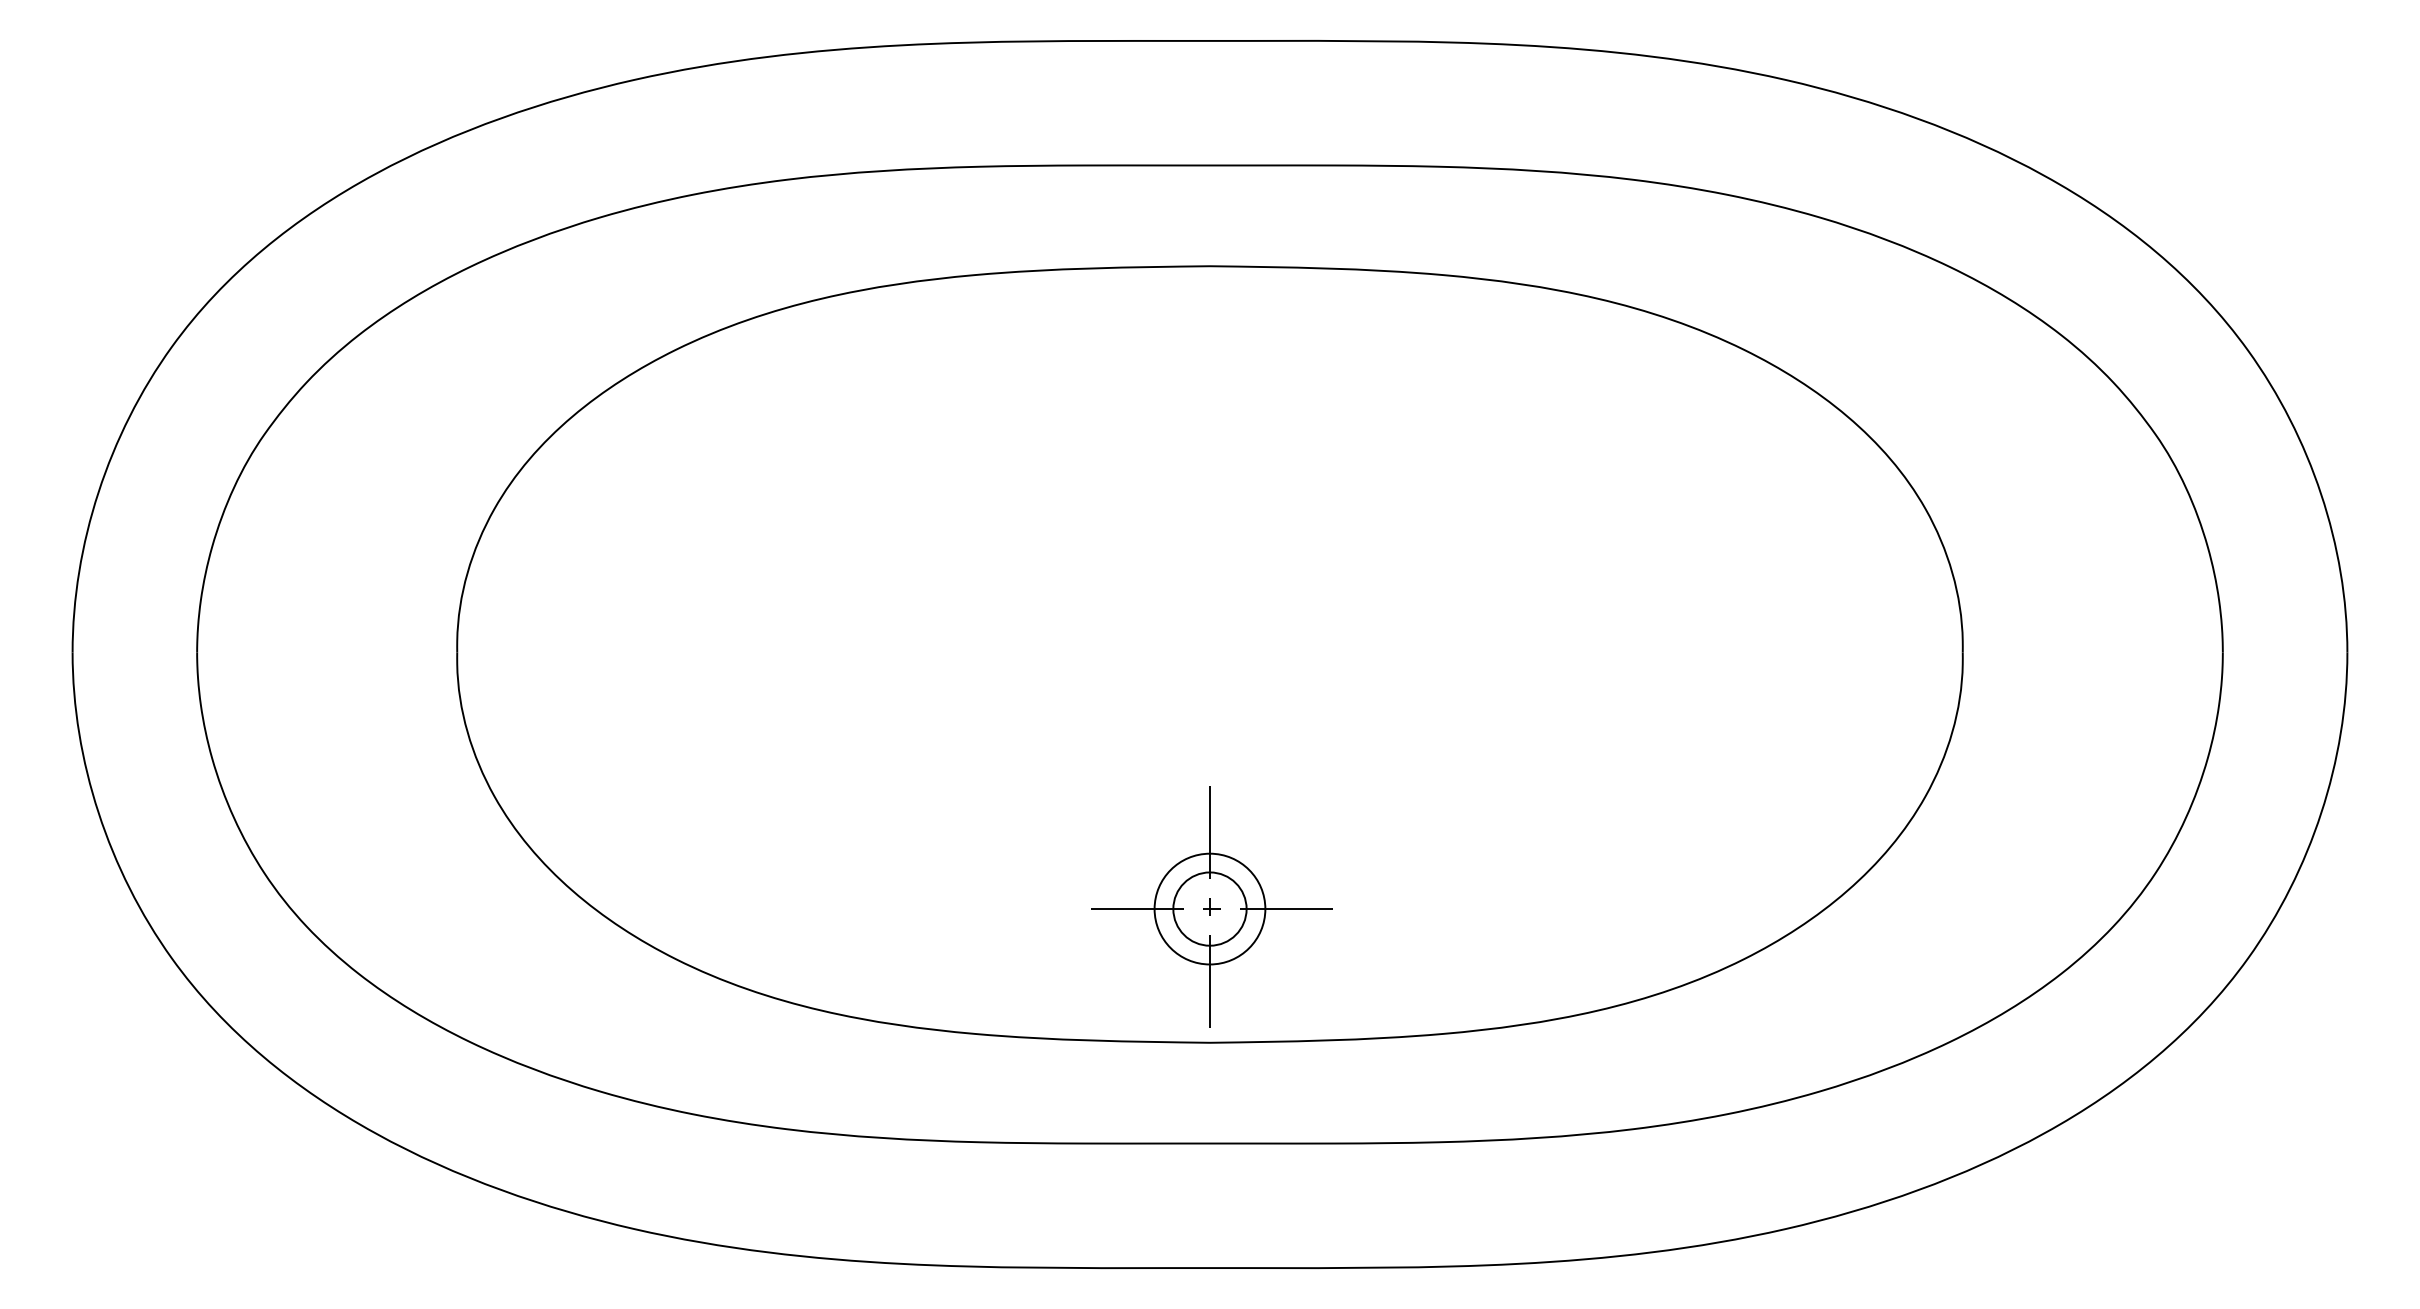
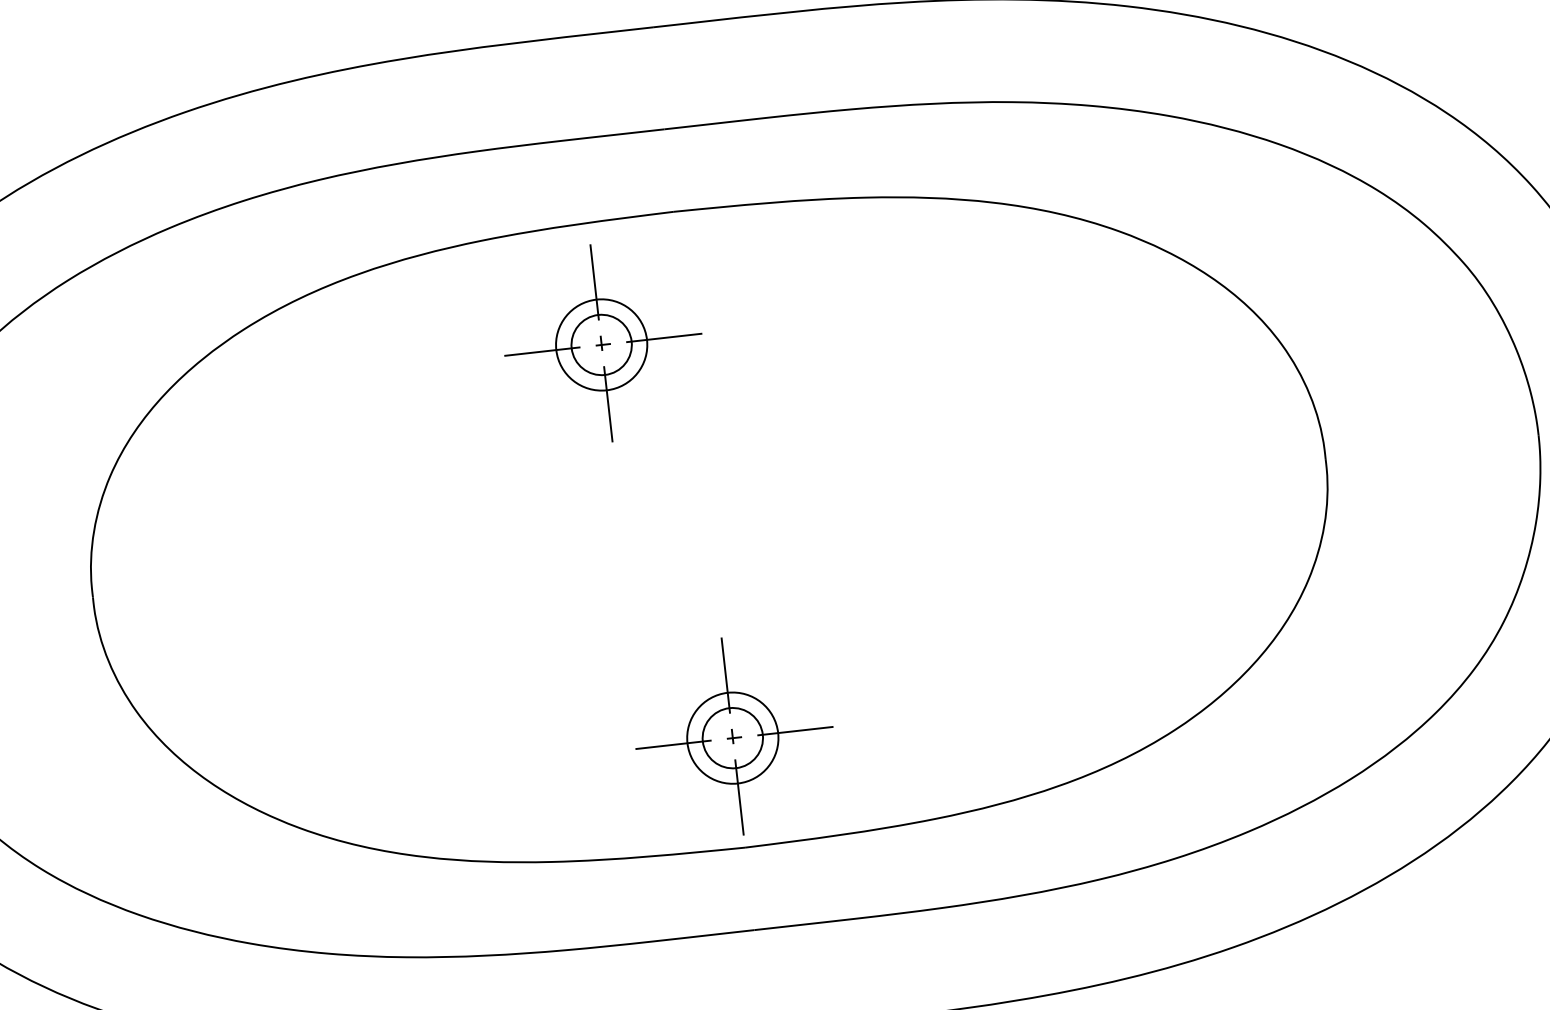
part: (1106, 414) -> (602, 342), added

